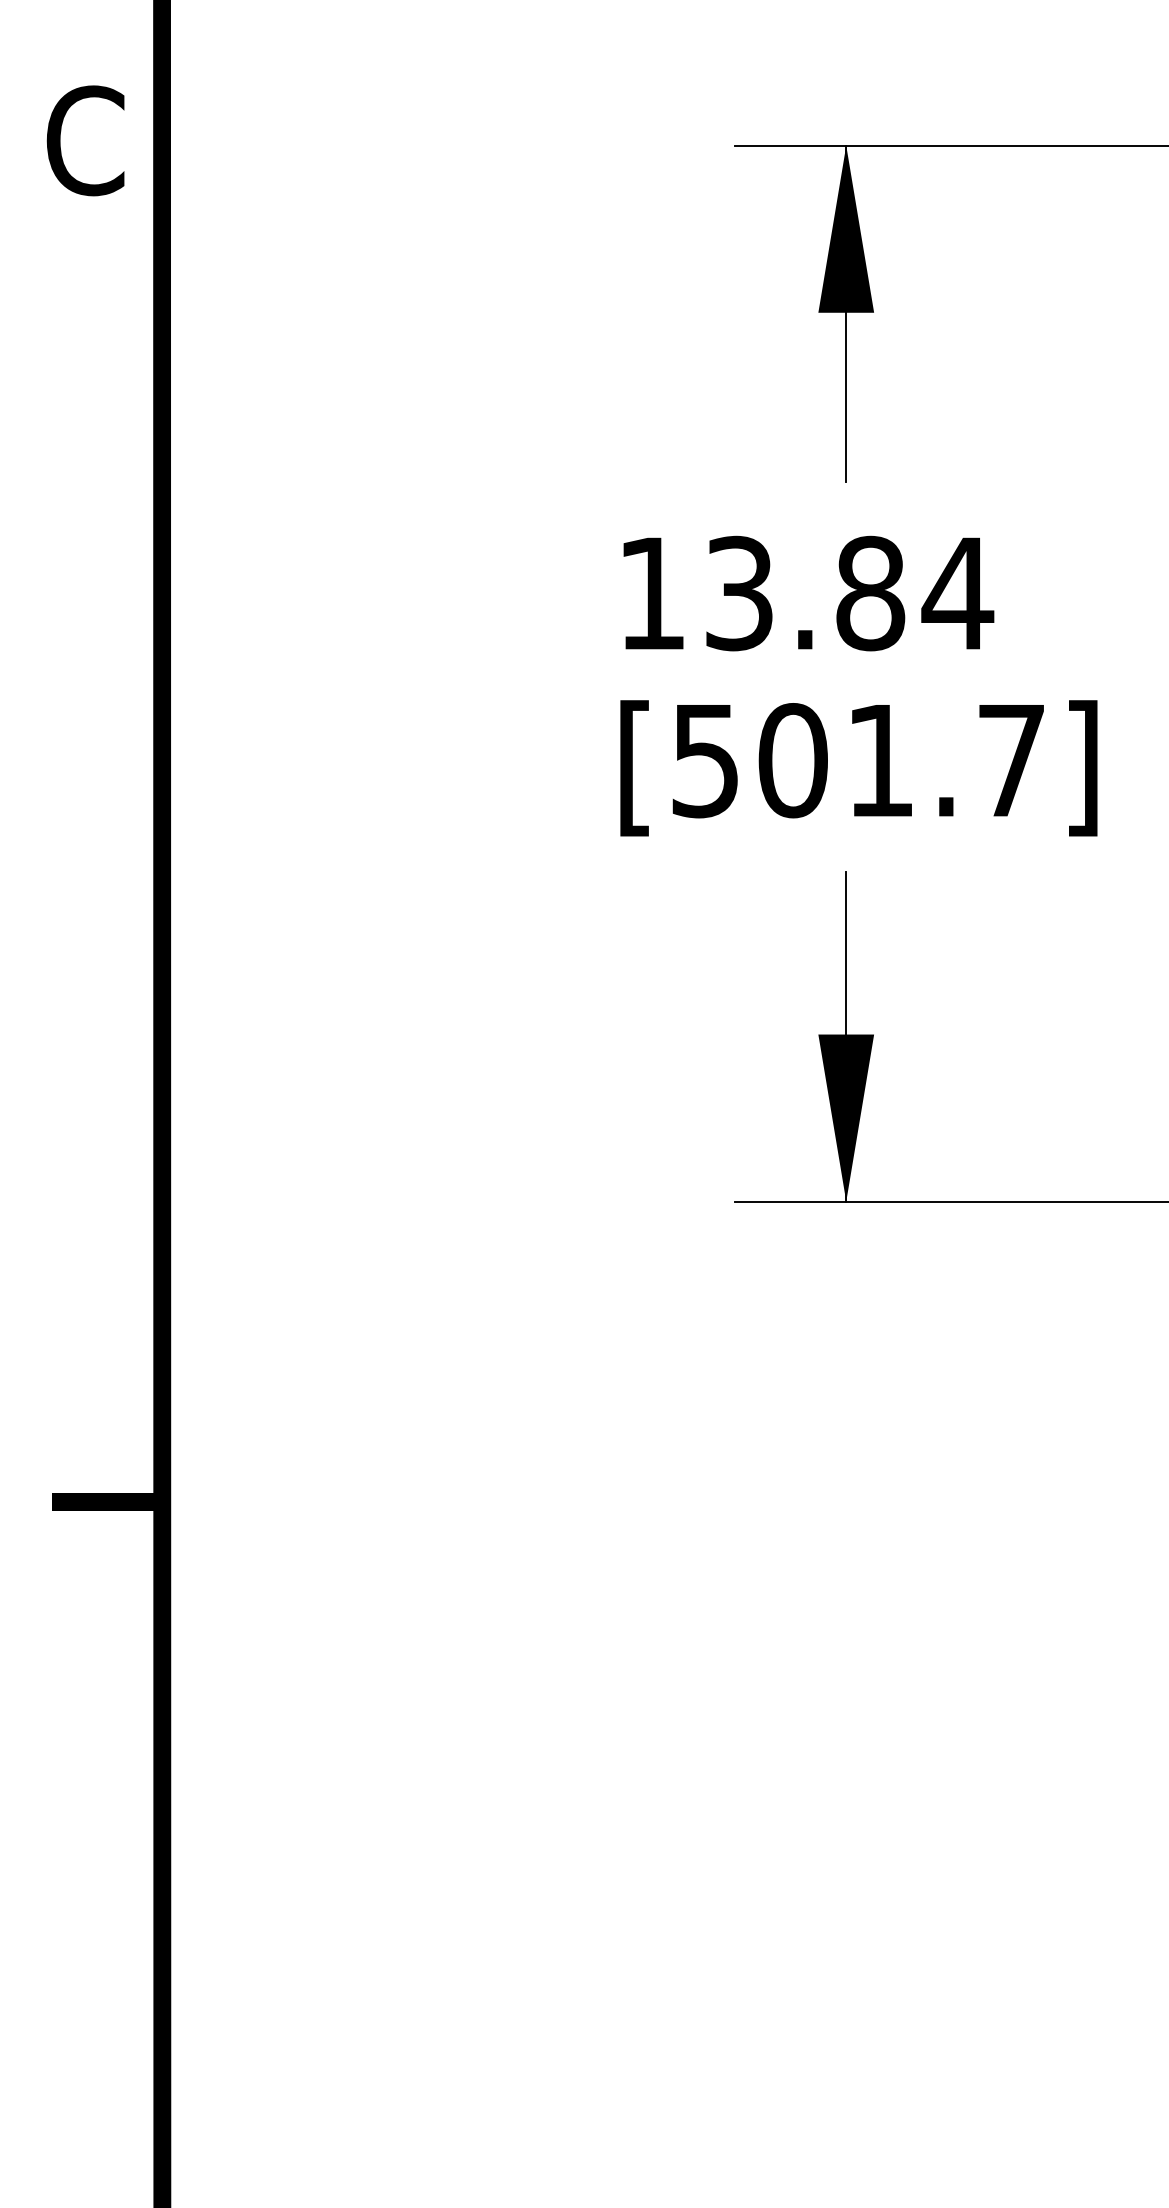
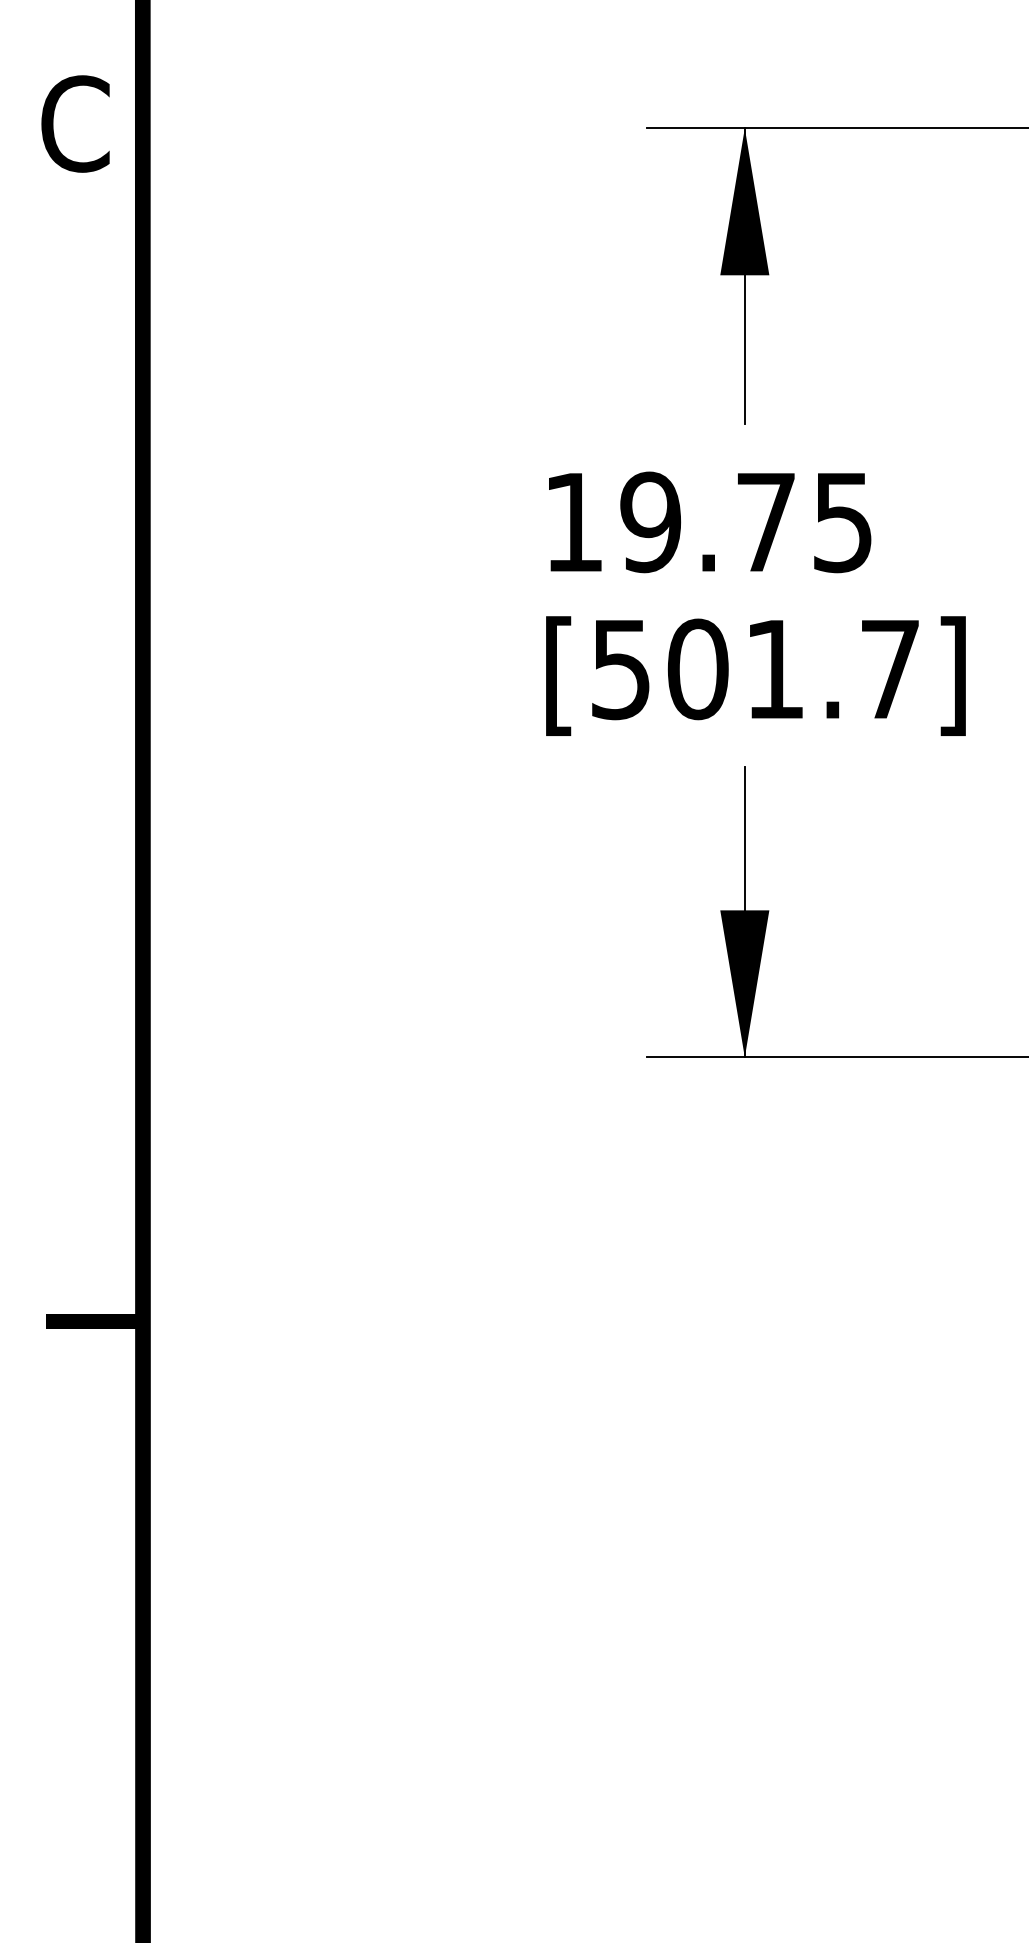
text: (849, 593) -> (747, 522), 13.84 -> 19.75

